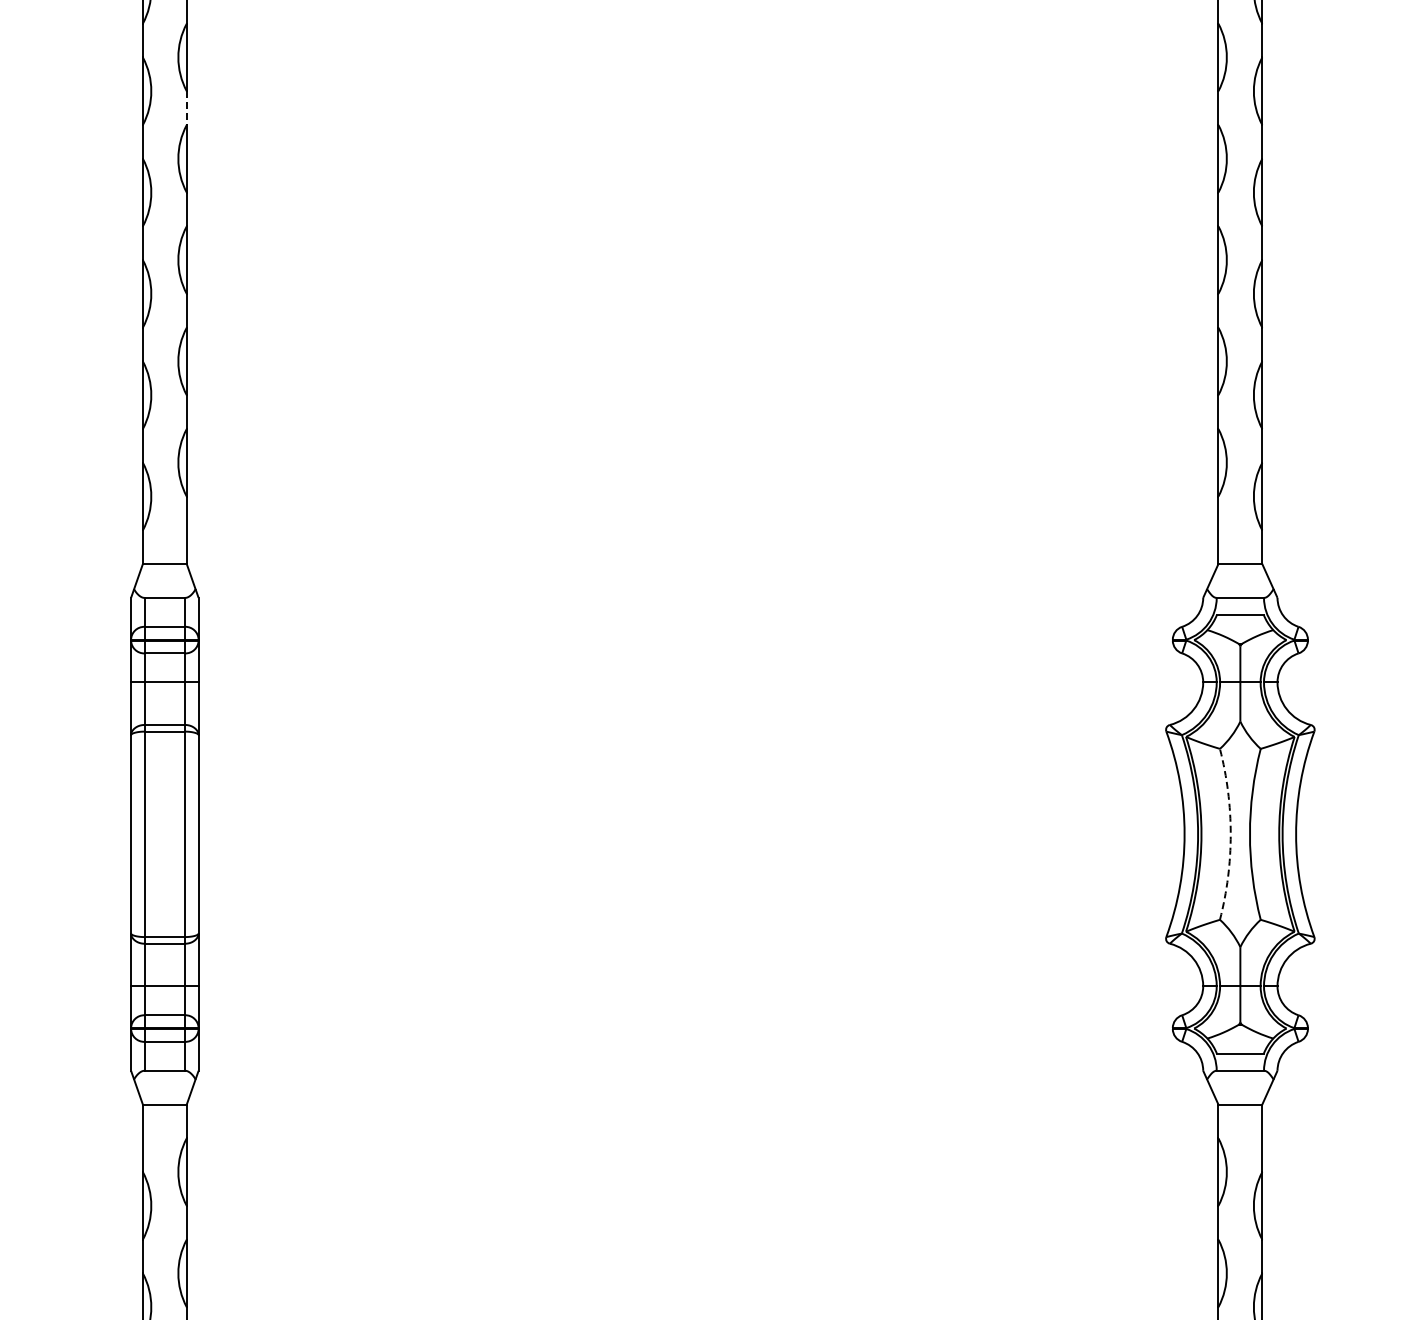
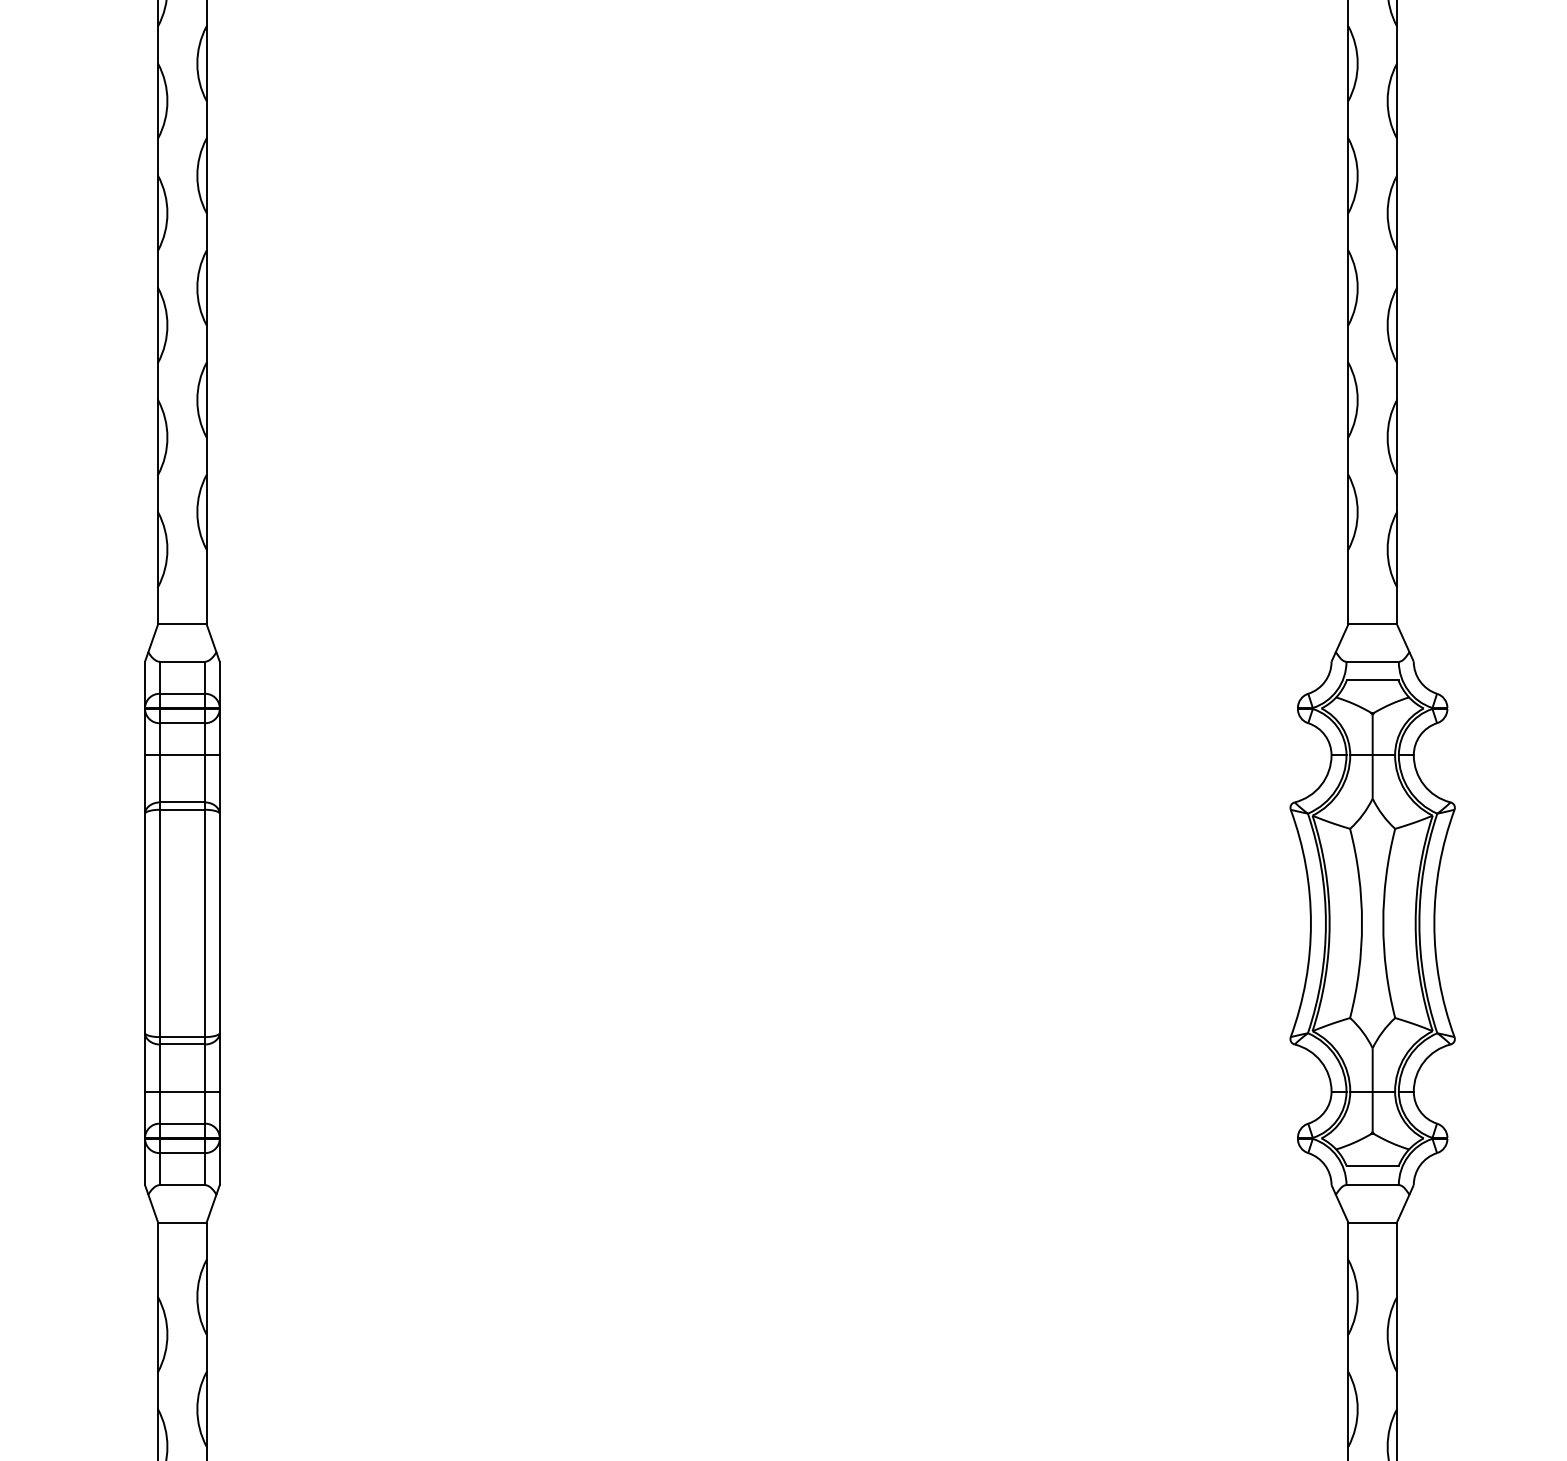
line: (186, 108) -> (206, 120), dashed -> solid
arc: (1230, 834) -> (1361, 923), dashed -> solid

